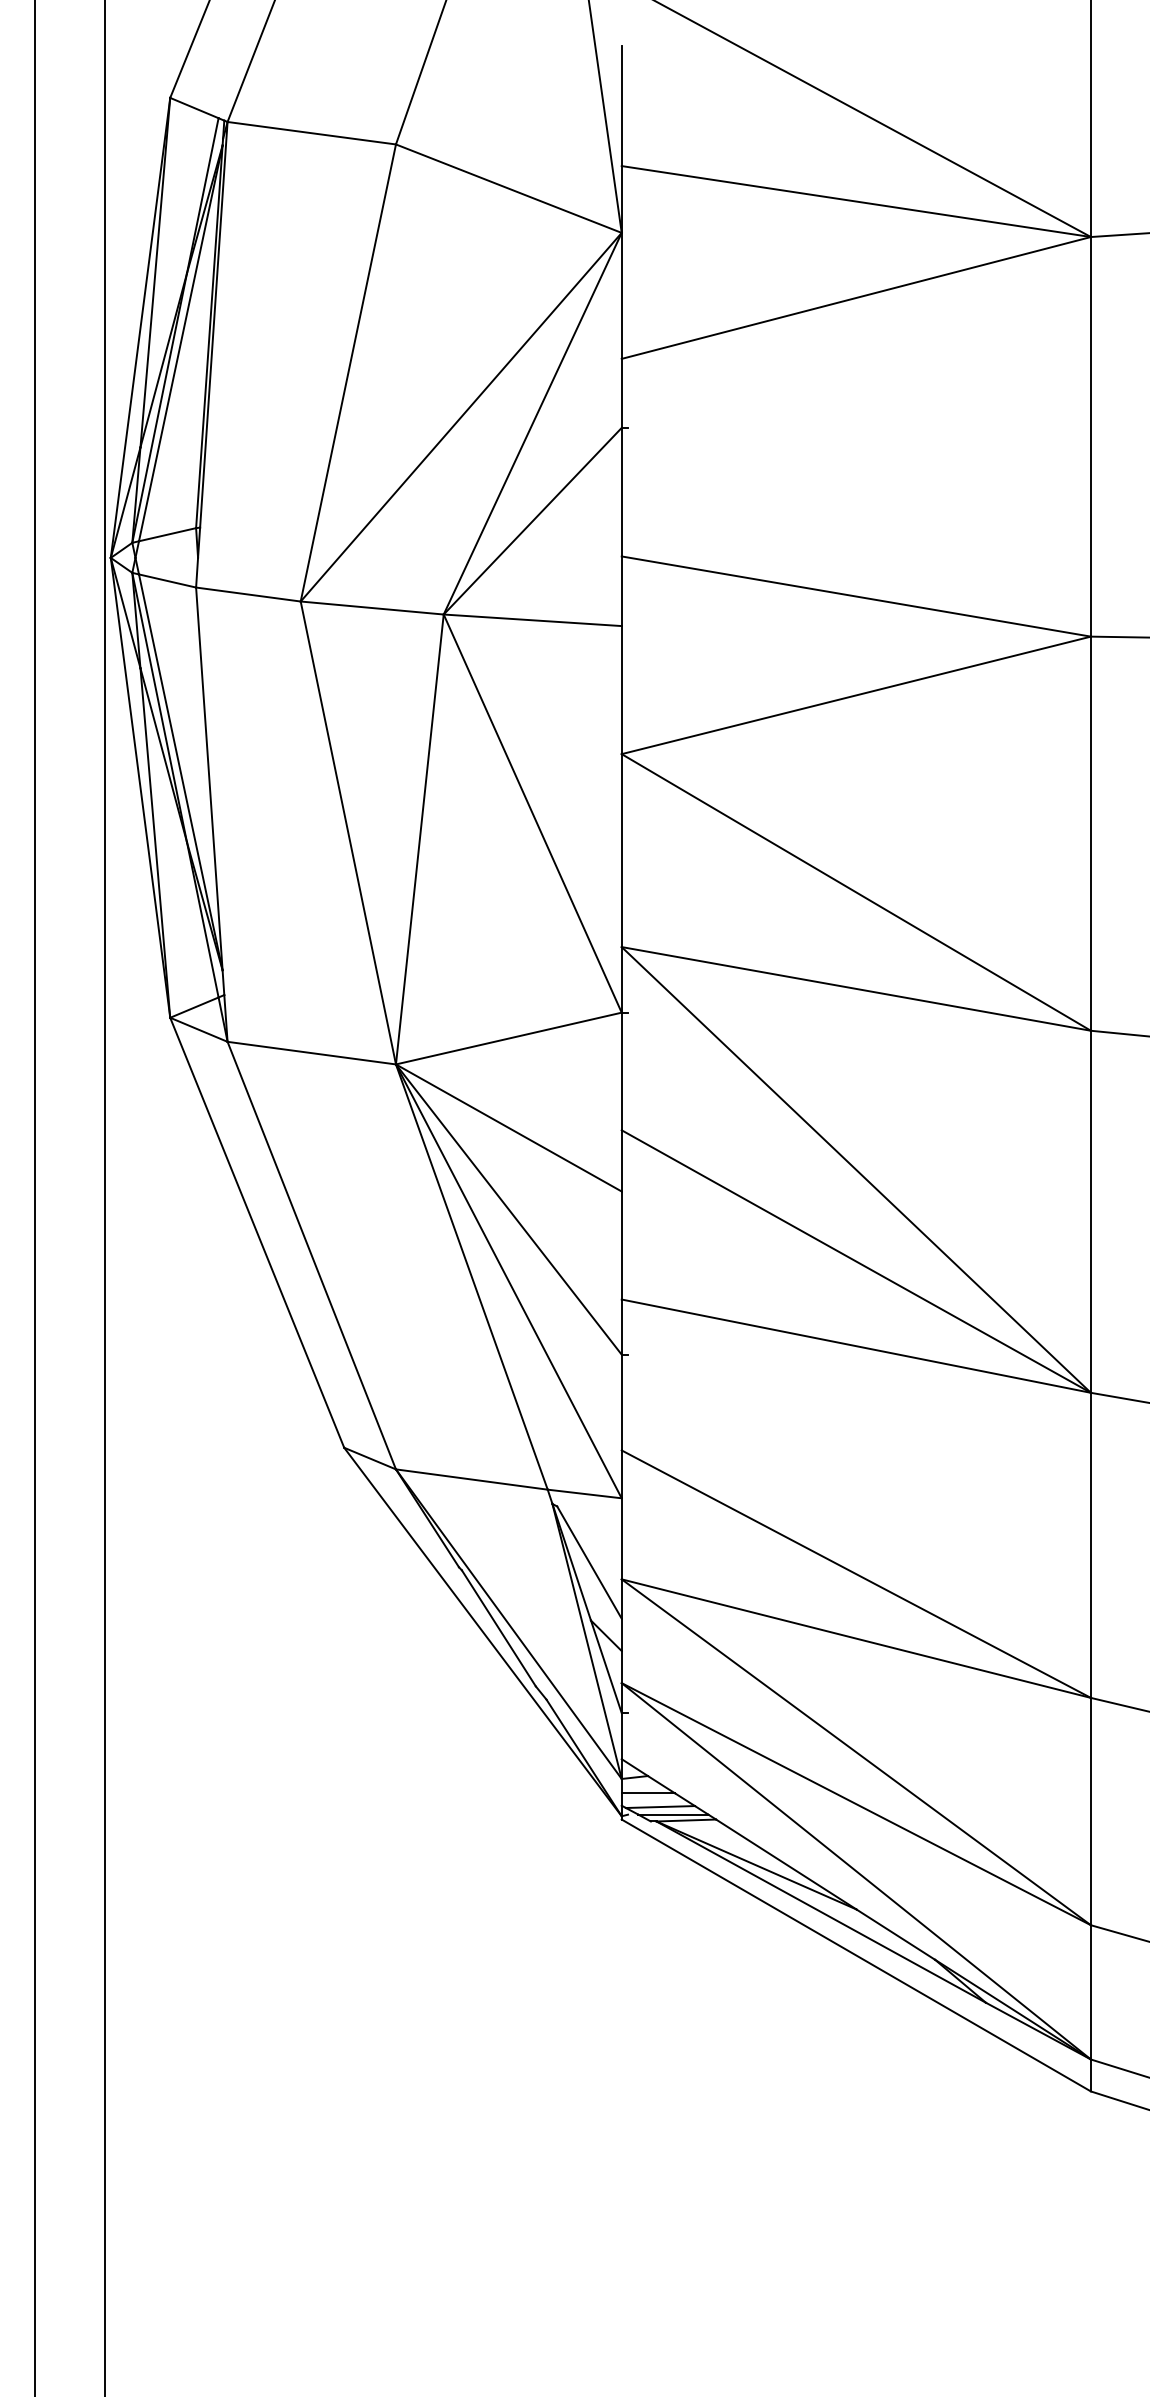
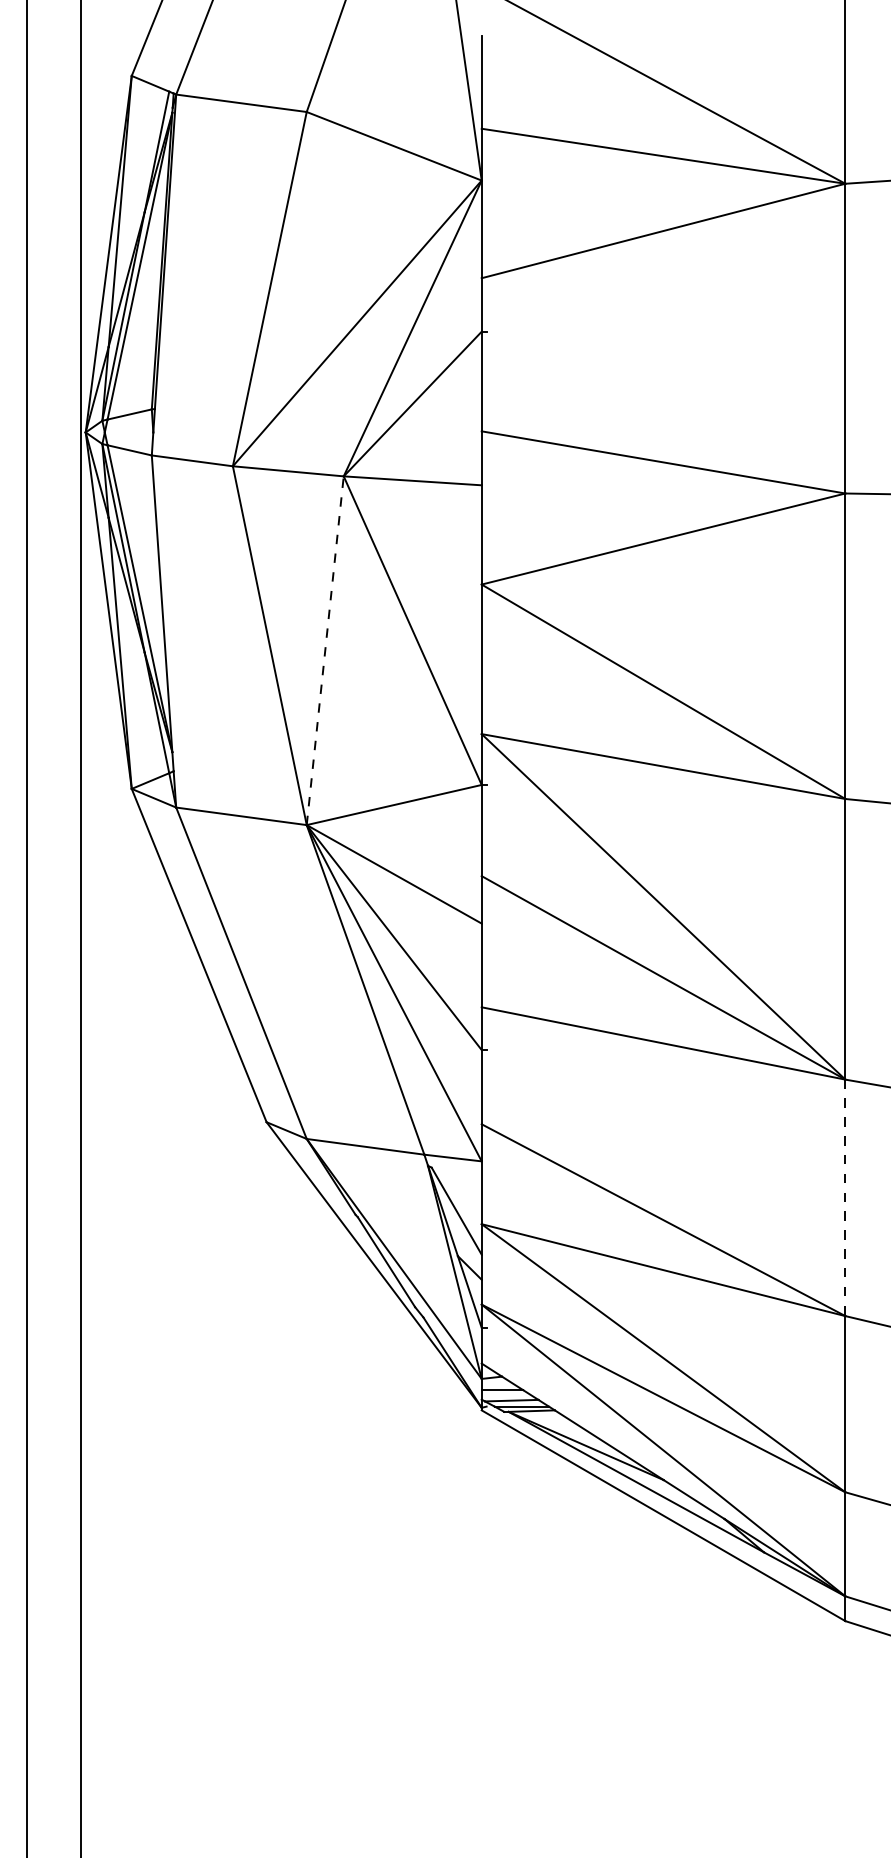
line: (419, 838) -> (324, 649), solid -> dashed
line: (1090, 1545) -> (845, 1197), solid -> dashed

